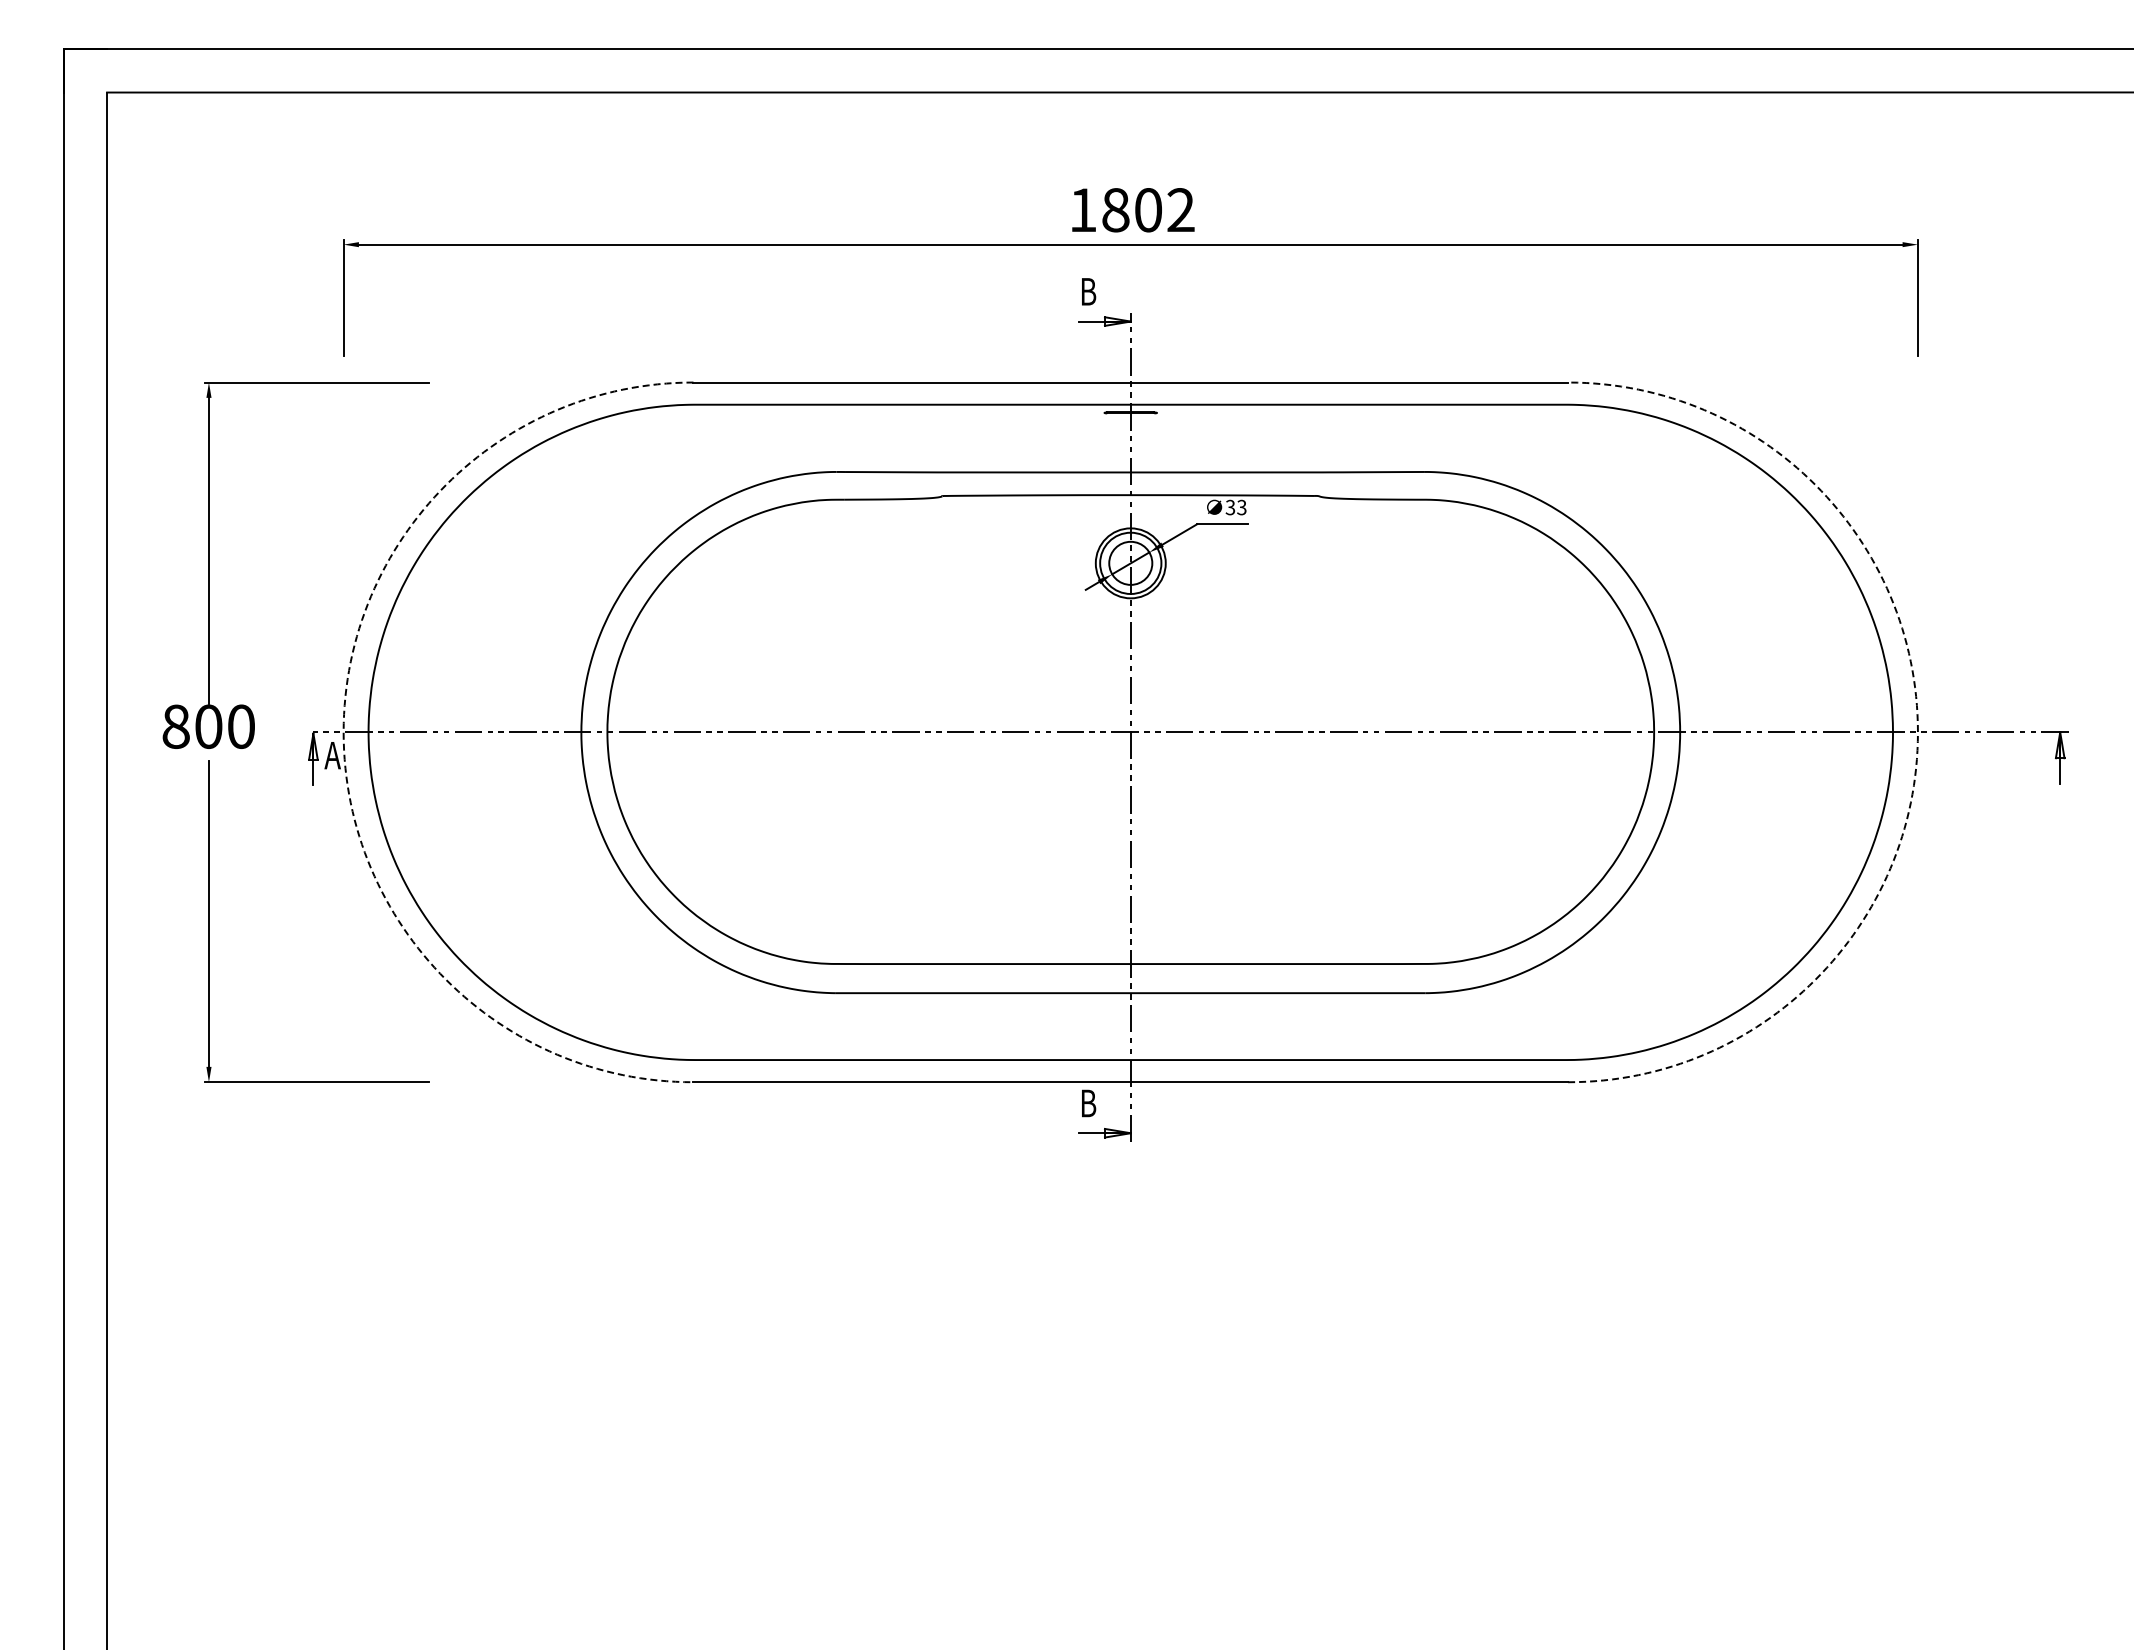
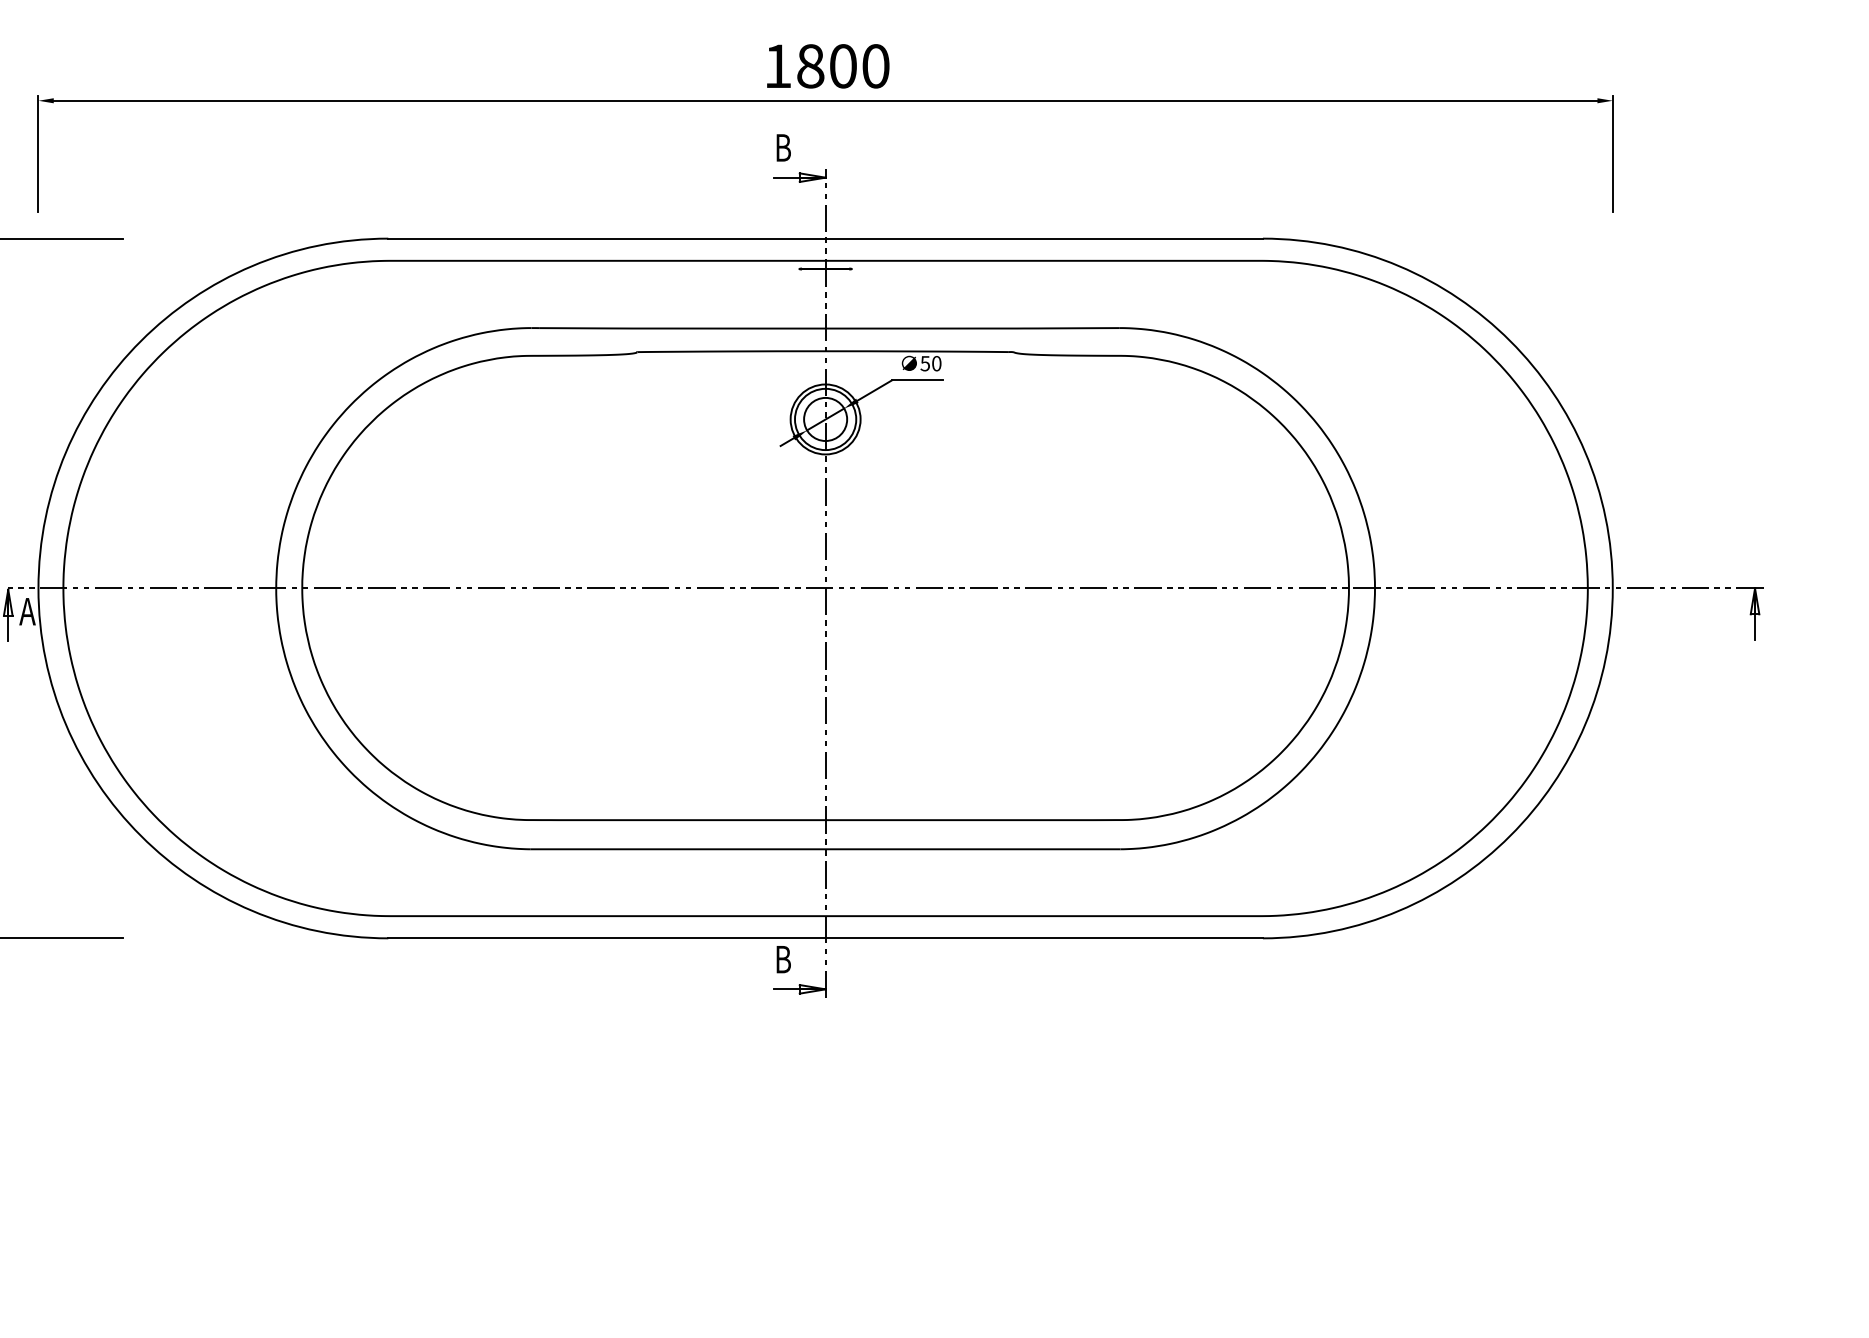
text: (1180, 210) -> (875, 66), 1802 -> 1800
text: (1236, 507) -> (931, 363), 33 -> 50
arc: (343, 732) -> (38, 588), dashed -> solid
arc: (1917, 732) -> (1612, 588), dashed -> solid

